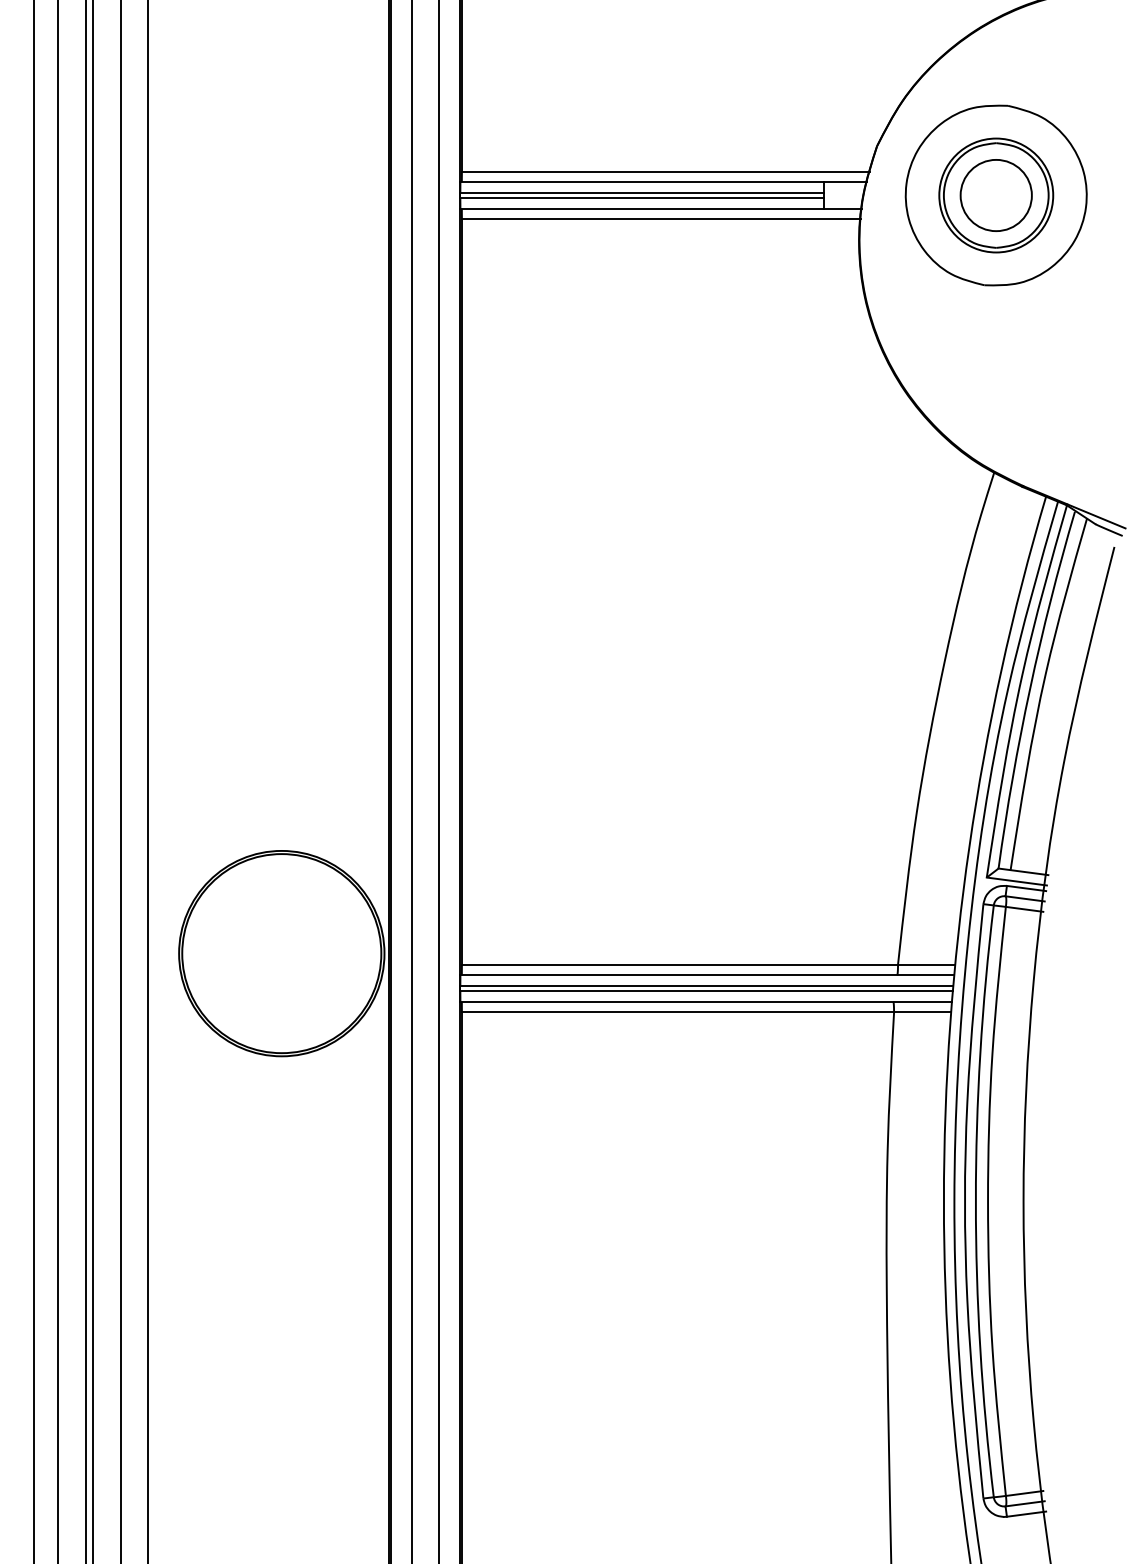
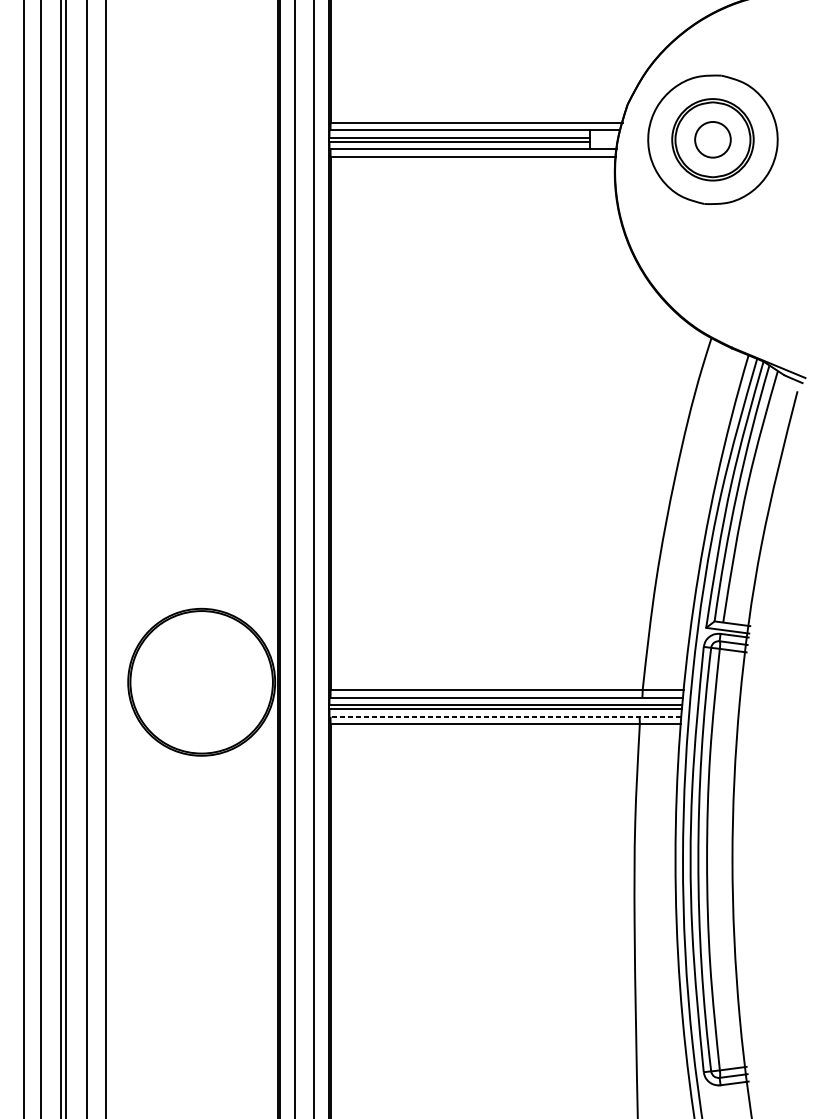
circle: (995, 195) -> (712, 139), size x0.7
line: (706, 1001) -> (505, 716), solid -> dashed

